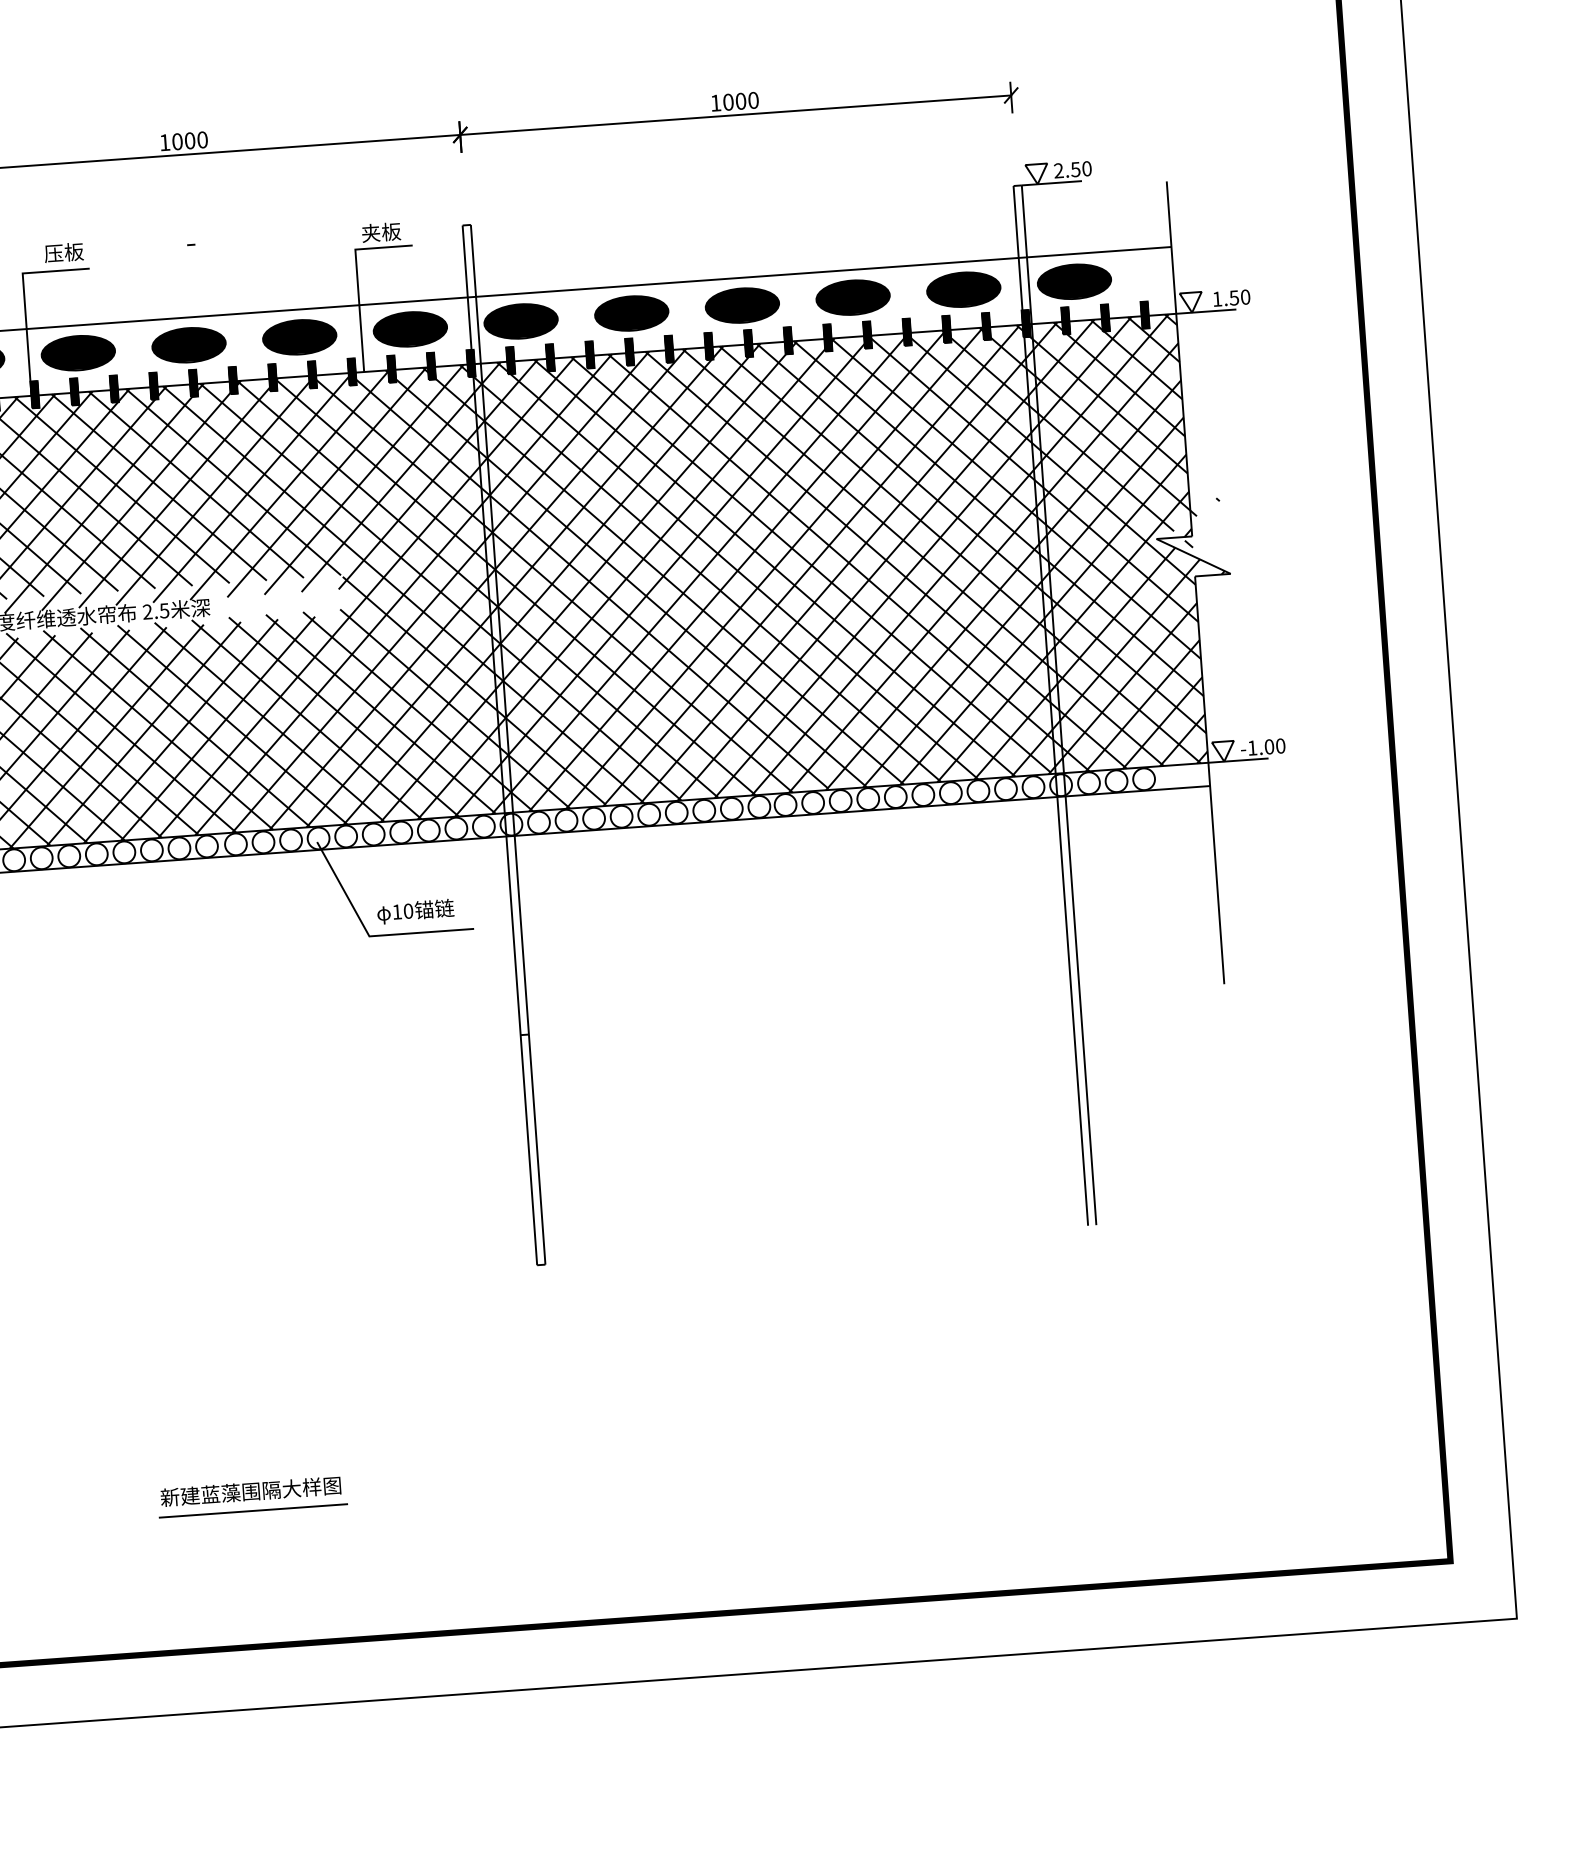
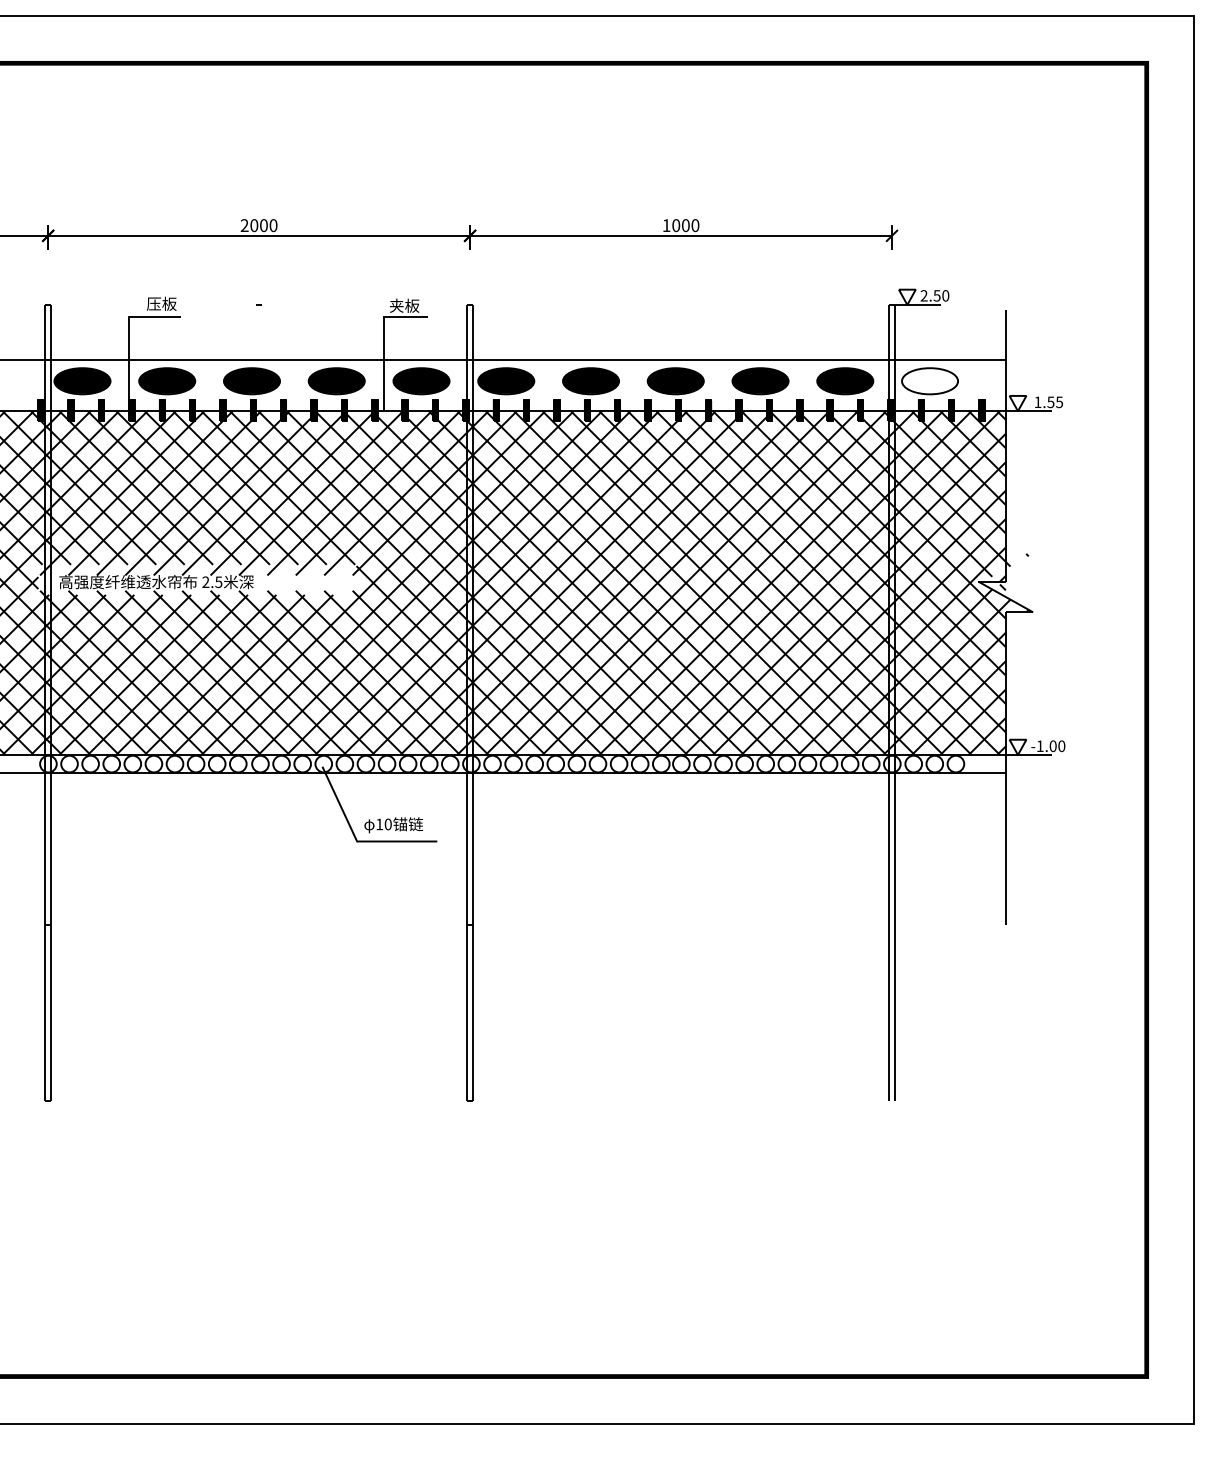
text: (164, 142) -> (244, 225), 1000 -> 2000
fill: (1075, 282) -> (930, 381), removed
text: (1245, 297) -> (1059, 402), 1.50 -> 1.55
part: (252, 1496) -> (237, 1261), removed

